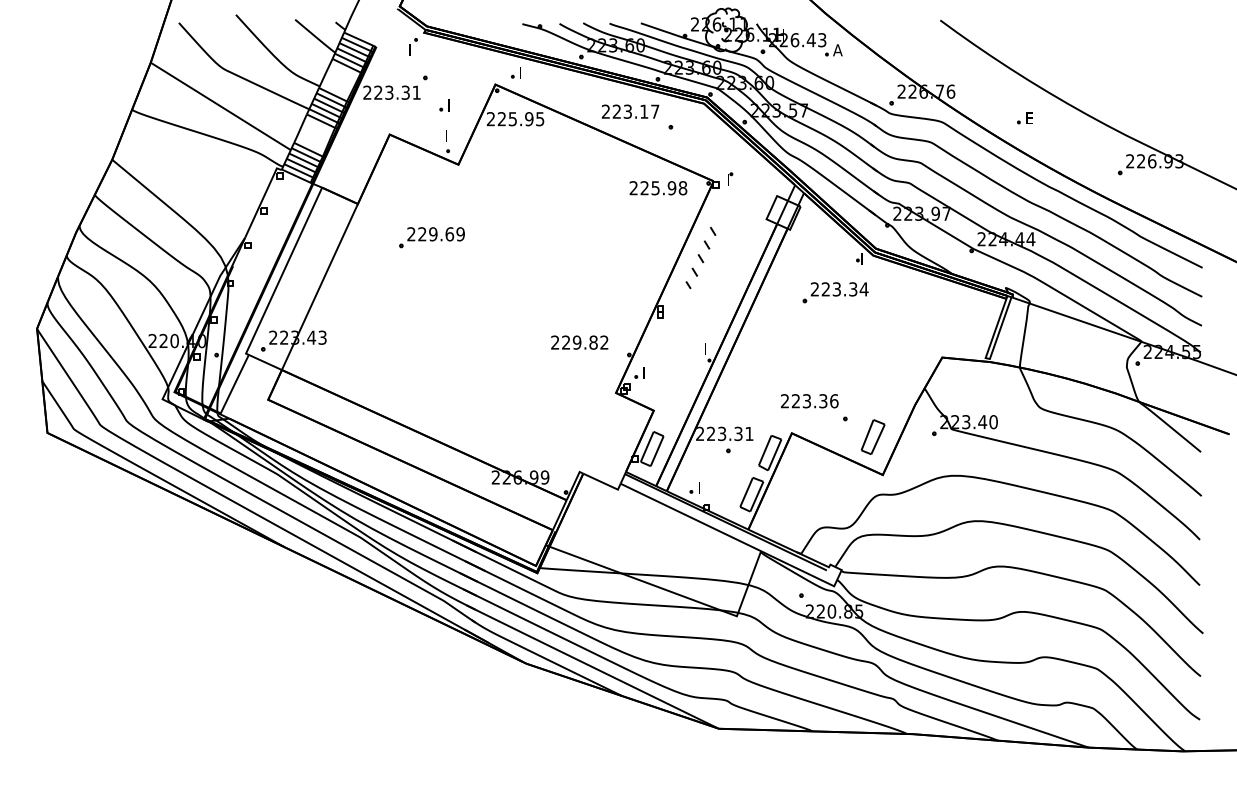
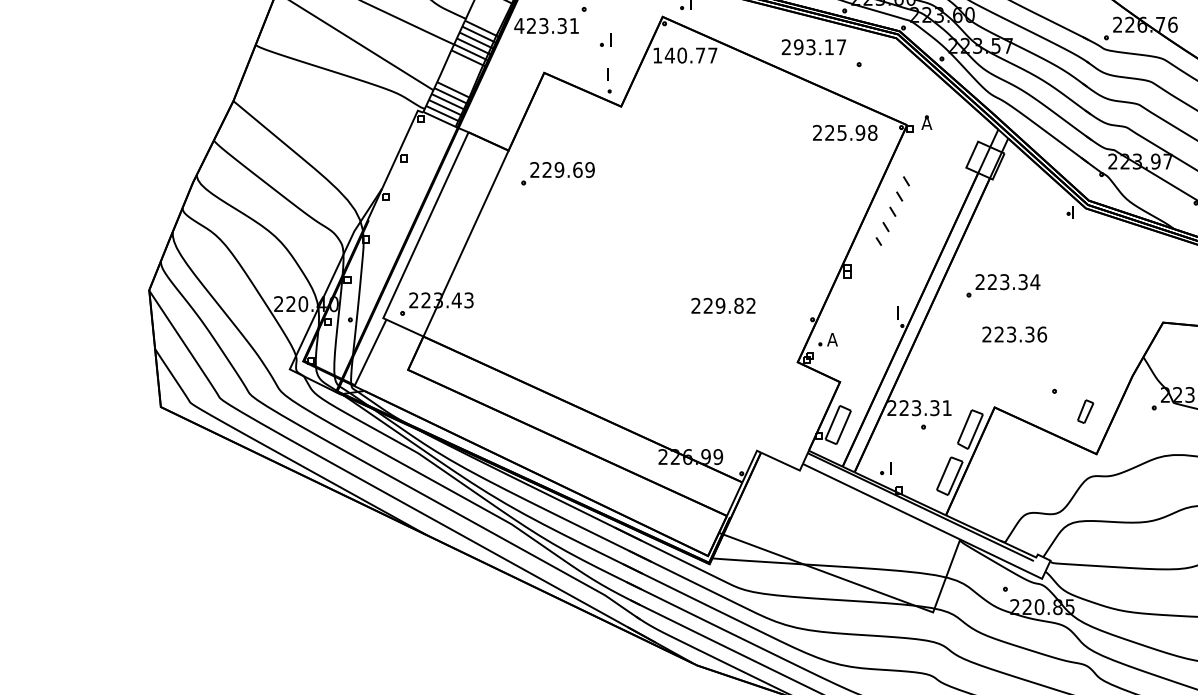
text: (367, 92) -> (519, 25), 223.31 -> 423.31
text: (616, 111) -> (798, 46), 223.17 -> 293.17
text: (515, 119) -> (685, 55), 225.95 -> 140.77
text: (731, 179) -> (927, 123), I -> A
part: (431, 237) -> (557, 173), moved
part: (835, 292) -> (1003, 285), moved
text: (579, 342) -> (723, 305), moved
text: (646, 372) -> (831, 339), I -> A
text: (809, 401) -> (1014, 334), moved
part: (872, 436) -> (1084, 411), size x0.6

